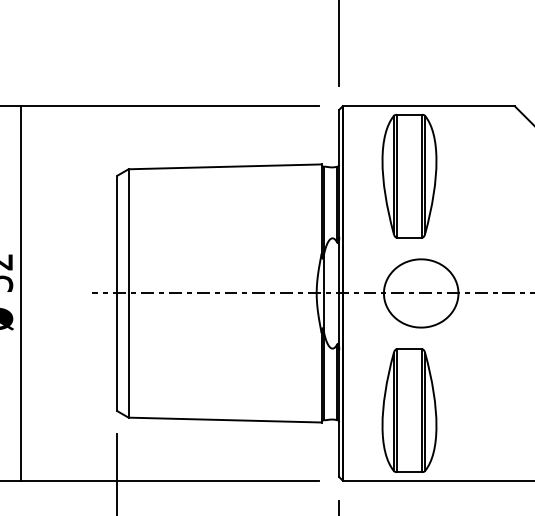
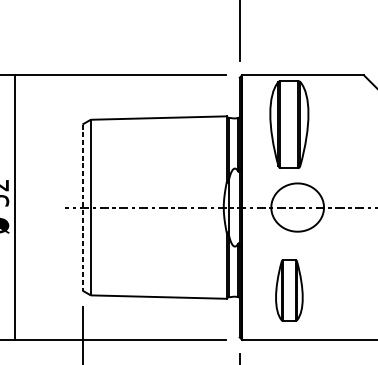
line: (116, 293) -> (82, 207), solid -> dashed
part: (409, 410) -> (289, 290), size x0.7

